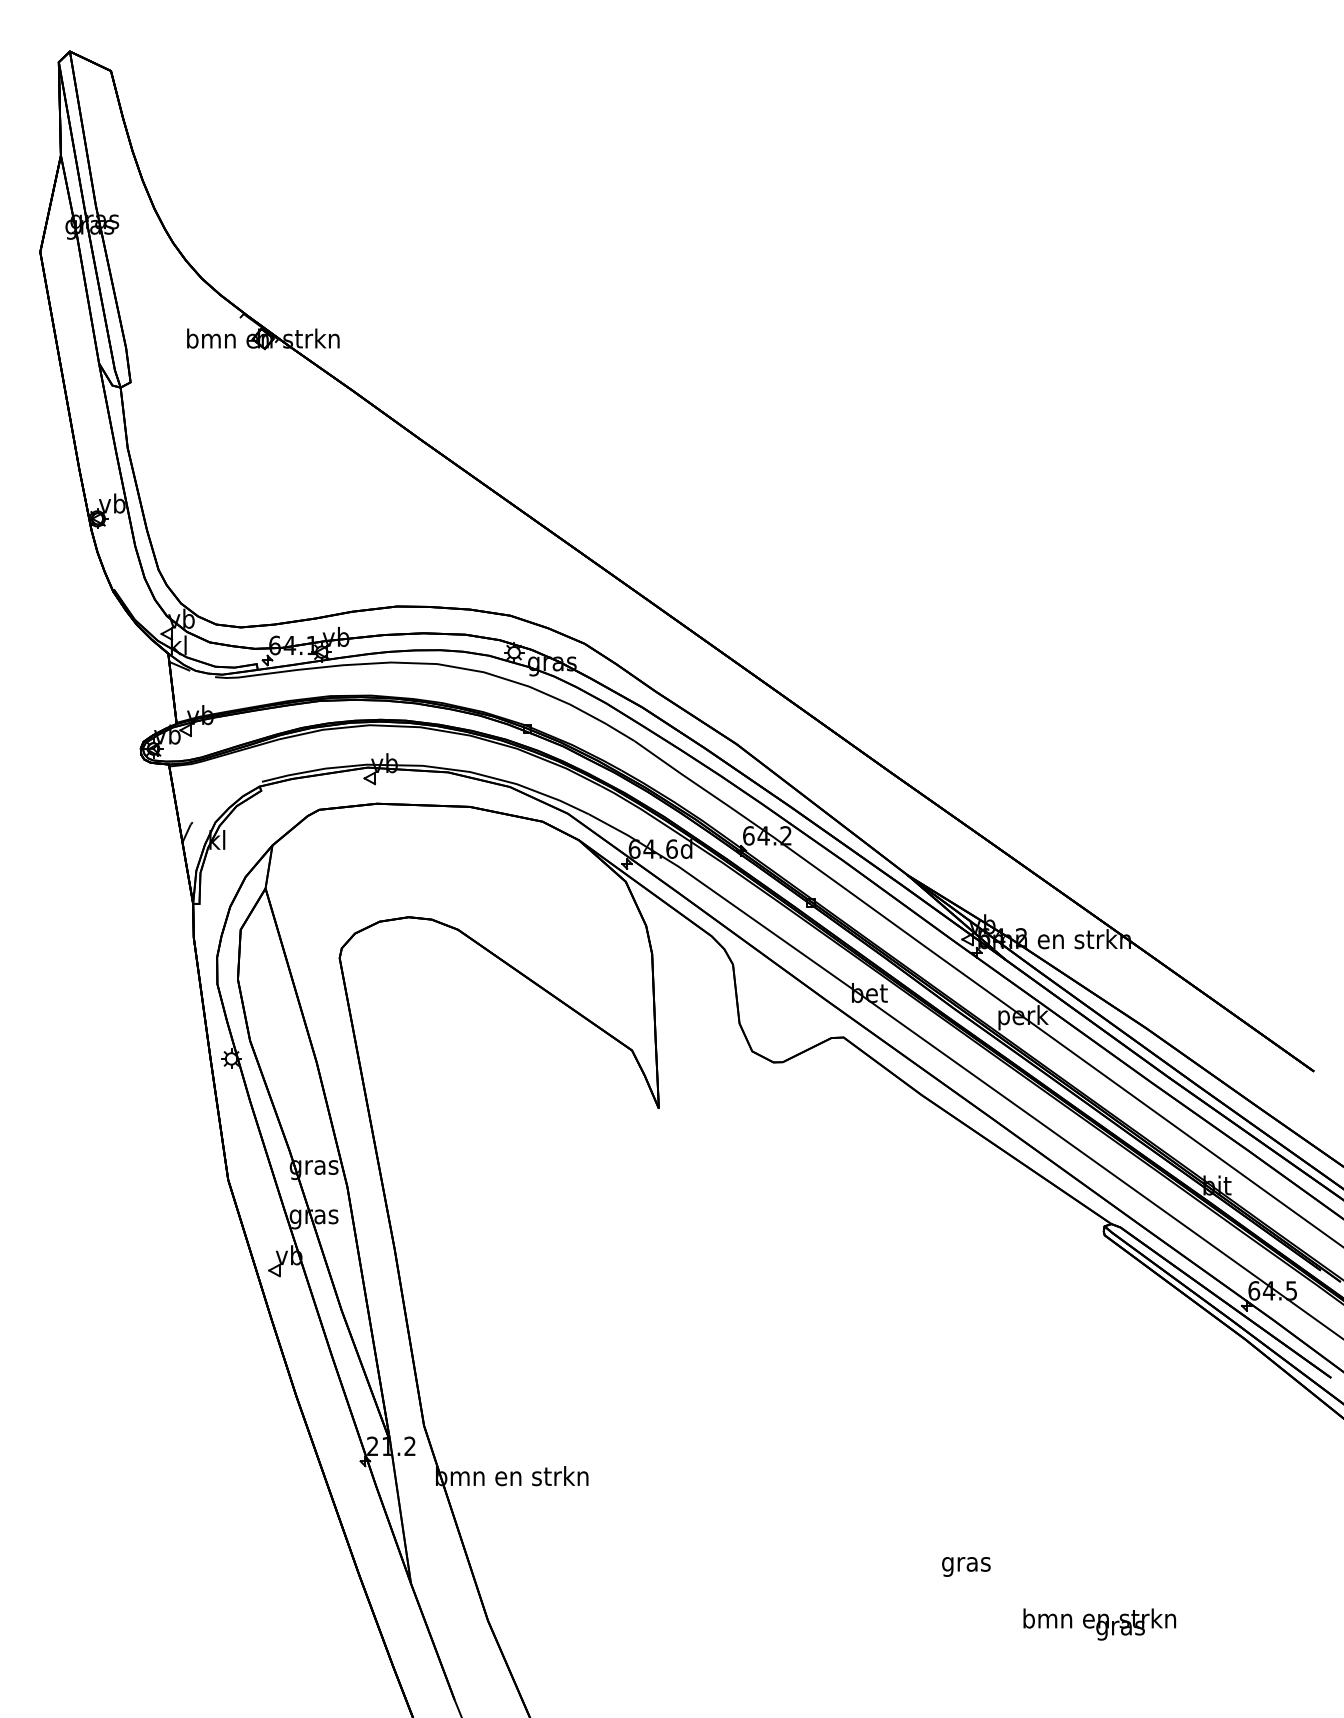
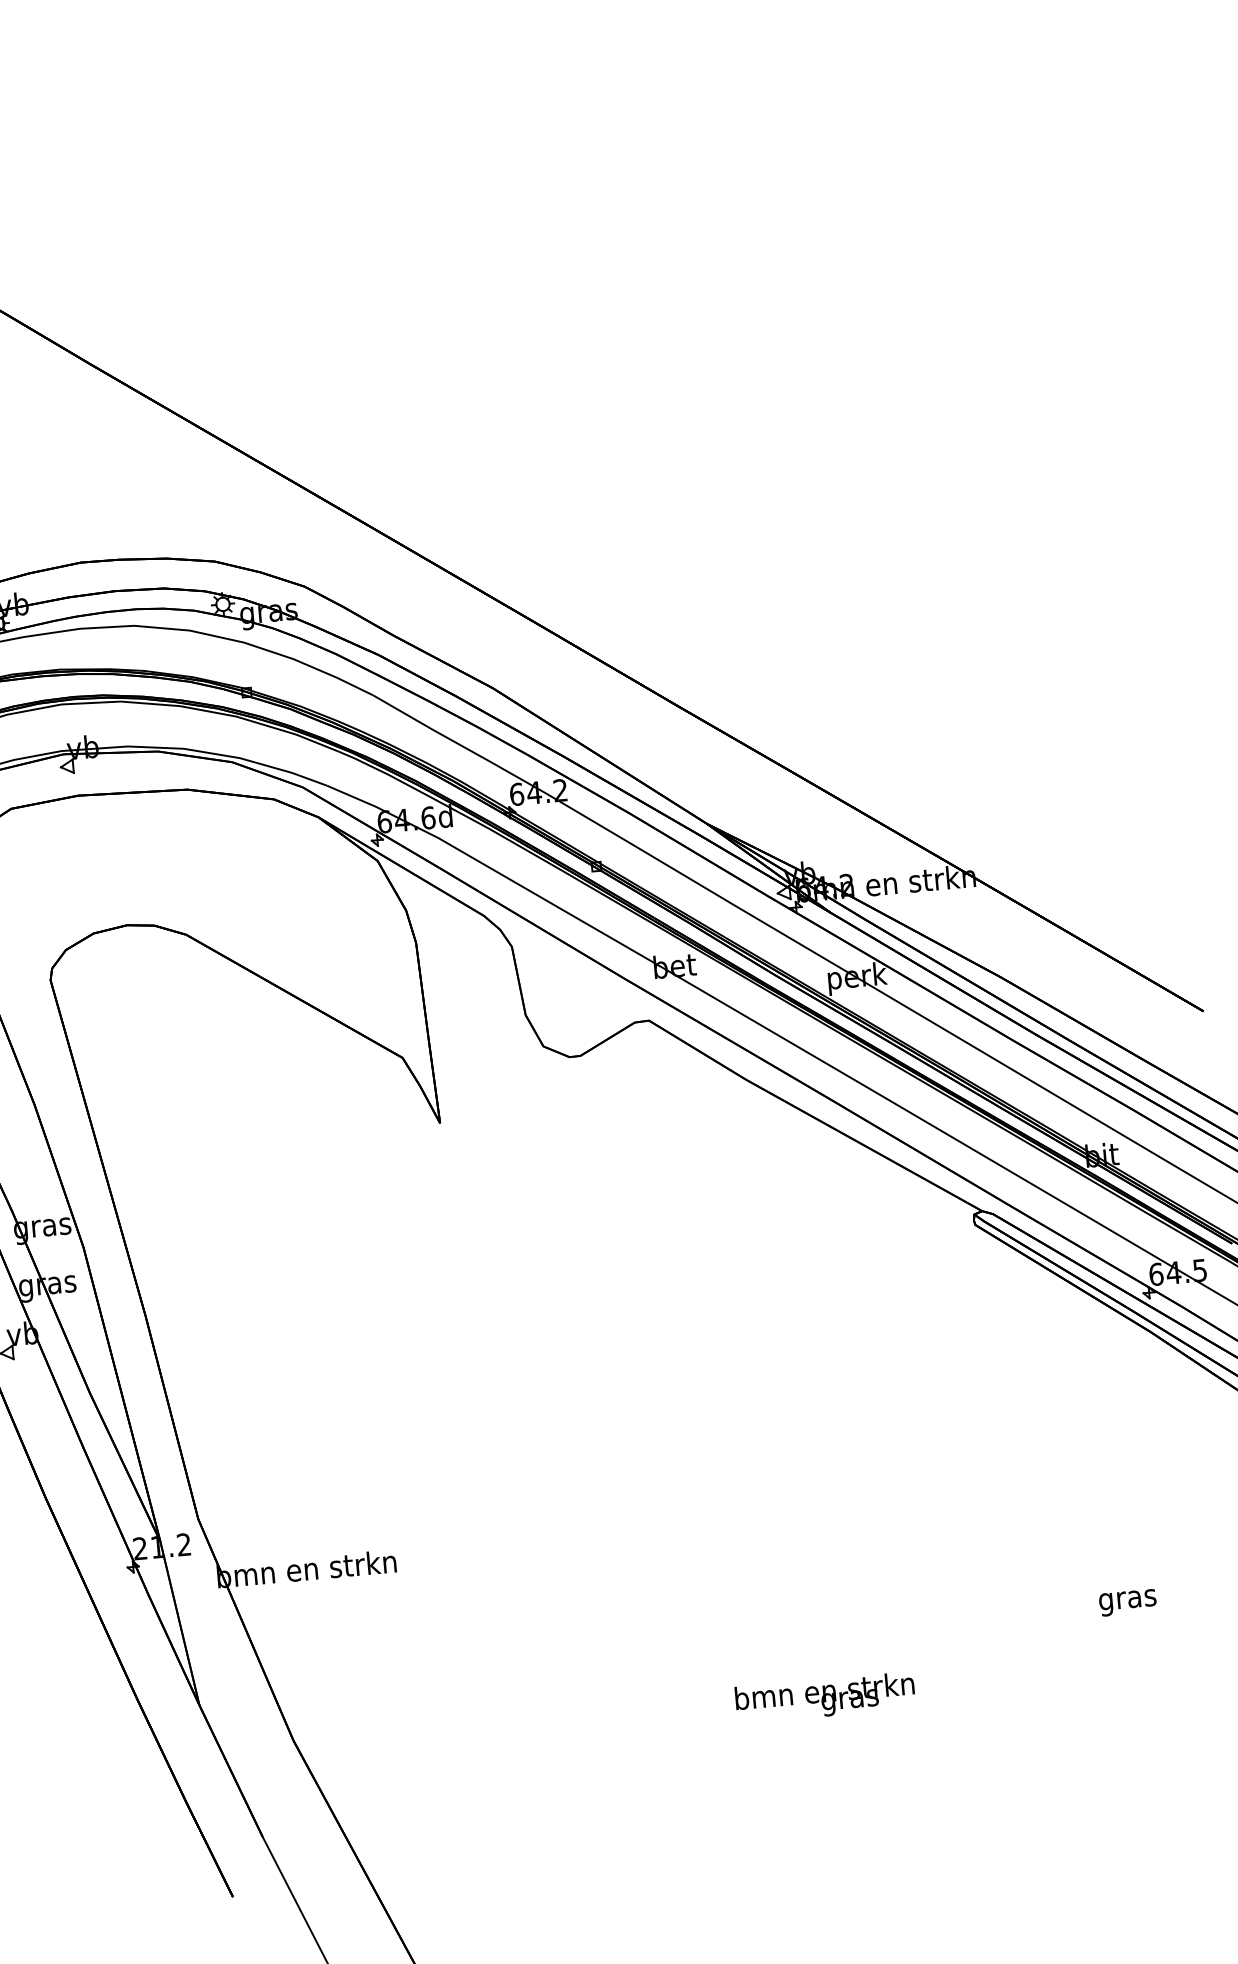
text: (966, 1566) -> (1128, 1602), moved
text: (1099, 1624) -> (825, 1697), moved

